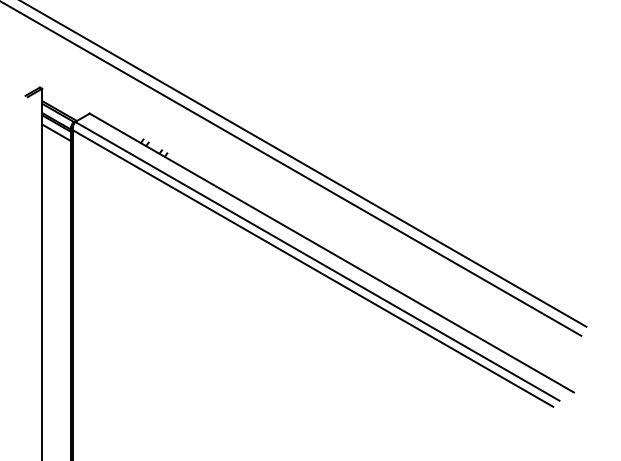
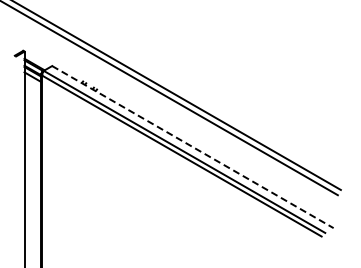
line: (332, 253) -> (193, 147), solid -> dashed

